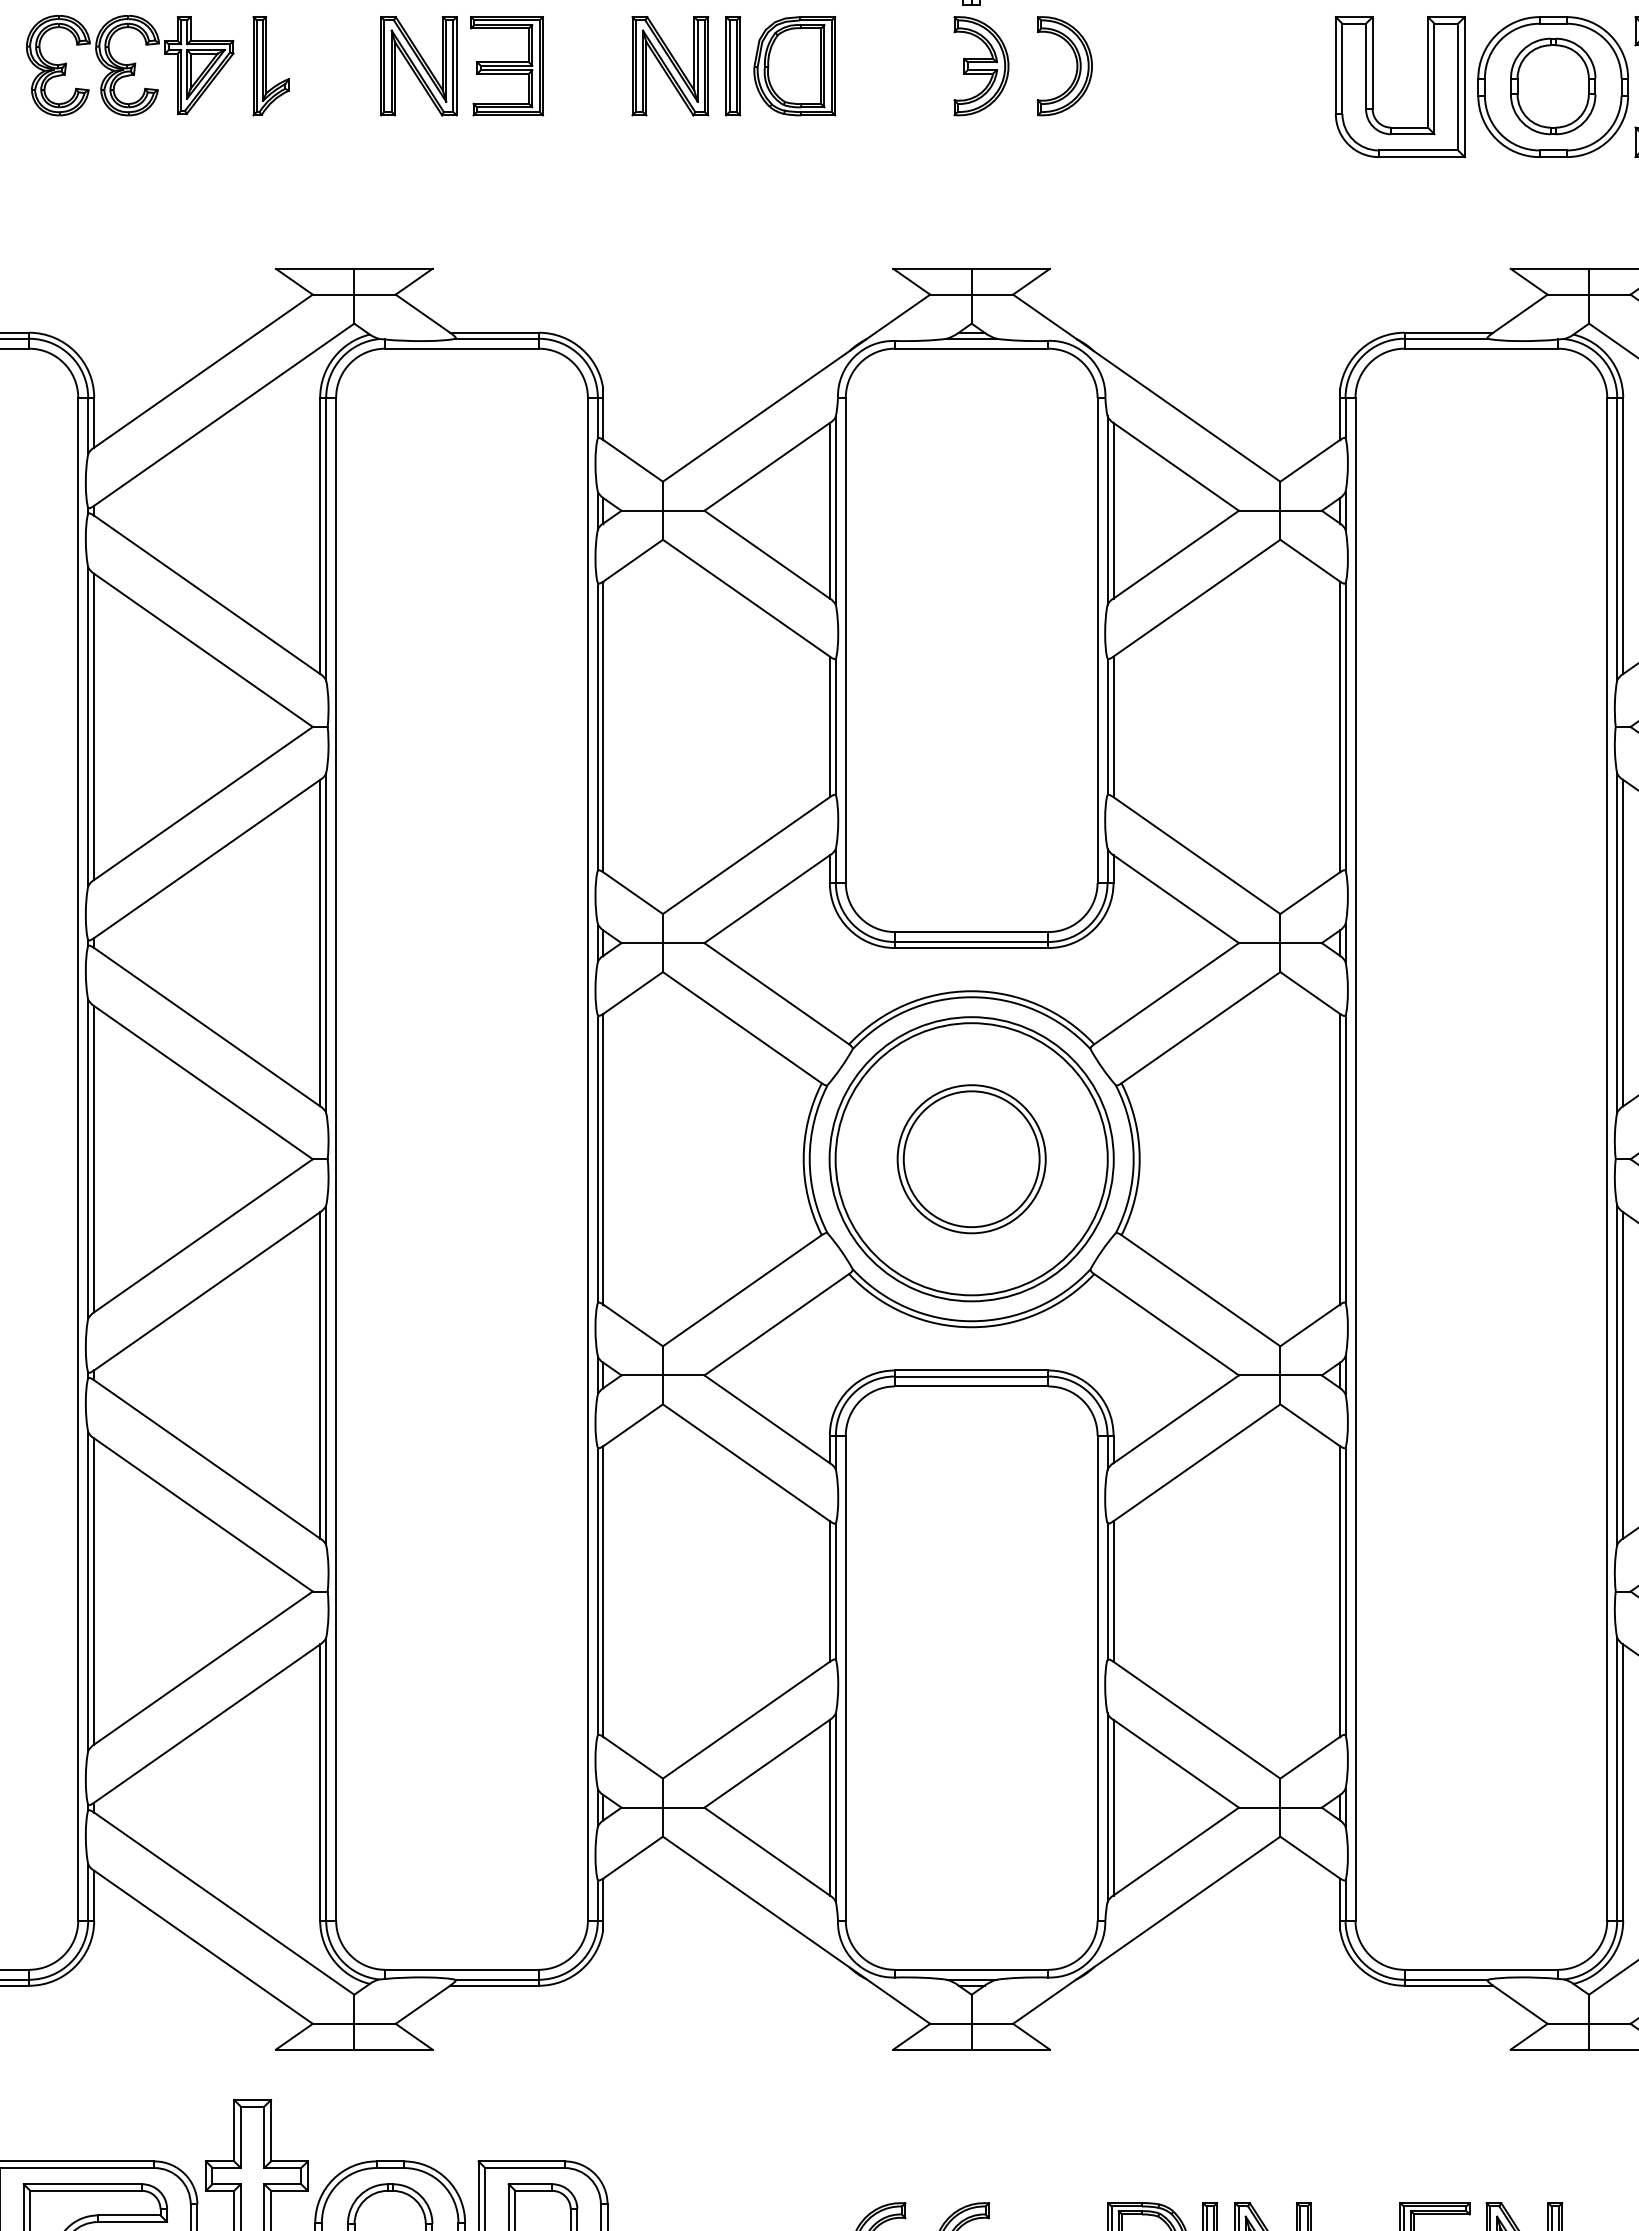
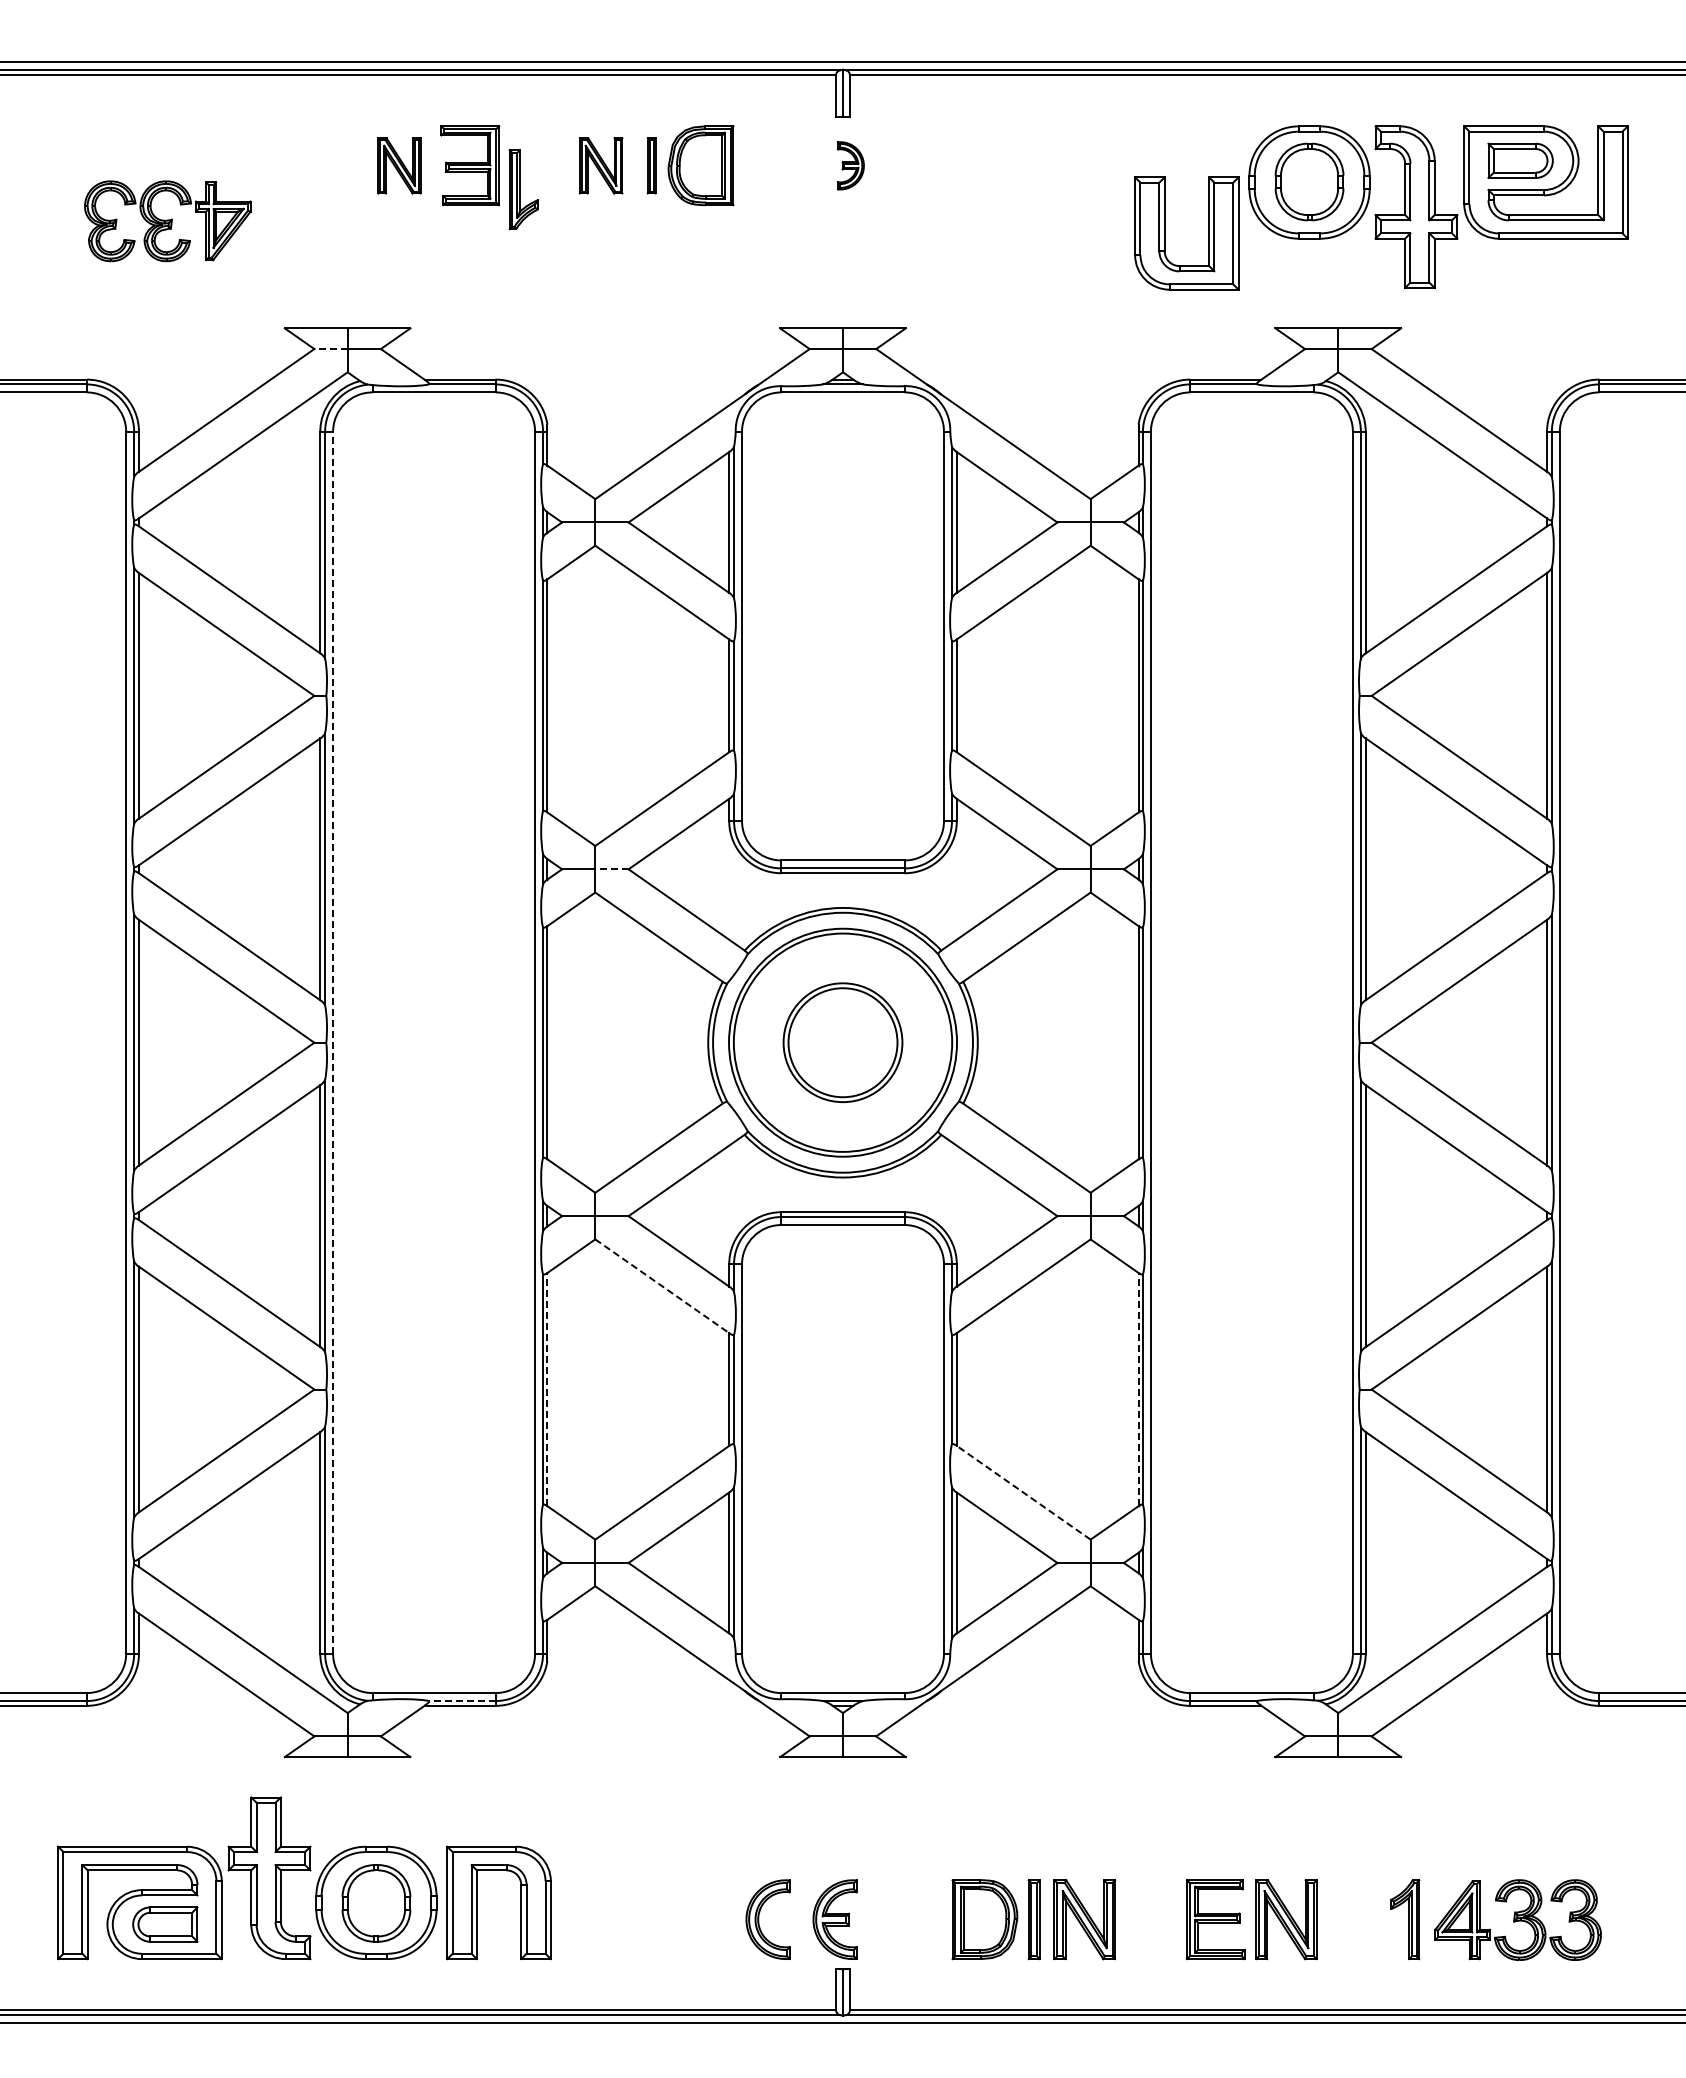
part: (129, 65) -> (167, 221), moved
part: (270, 65) -> (523, 189), moved
part: (418, 65) -> (399, 165), size x0.7
part: (669, 65) -> (600, 165), size x0.7
part: (732, 65) -> (651, 165), size x0.7
part: (981, 65) -> (850, 165), size x0.6
part: (1075, 65) -> (926, 165), removed
part: (1373, 87) -> (1165, 233), moved
line: (334, 295) -> (331, 349), solid -> dashed
line: (683, 943) -> (611, 869), solid -> dashed
line: (336, 1158) -> (333, 1042), solid -> dashed
line: (746, 1463) -> (662, 1286), solid -> dashed
line: (603, 1591) -> (547, 1389), solid -> dashed
line: (1339, 1591) -> (1138, 1389), solid -> dashed
line: (1196, 1719) -> (1023, 1492), solid -> dashed
line: (496, 1980) -> (461, 1701), solid -> dashed

